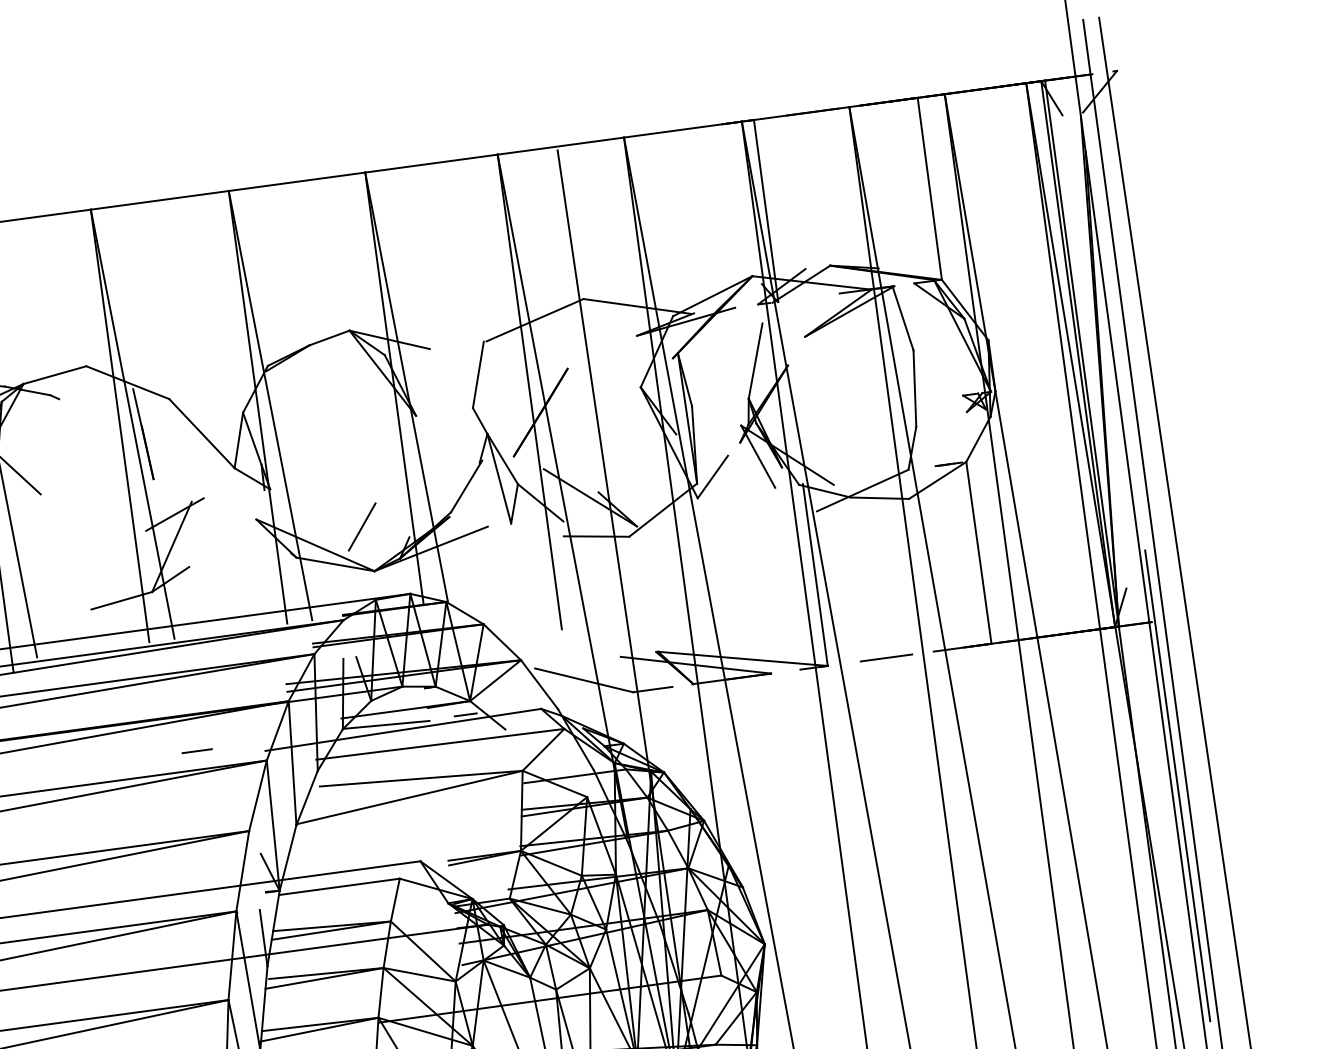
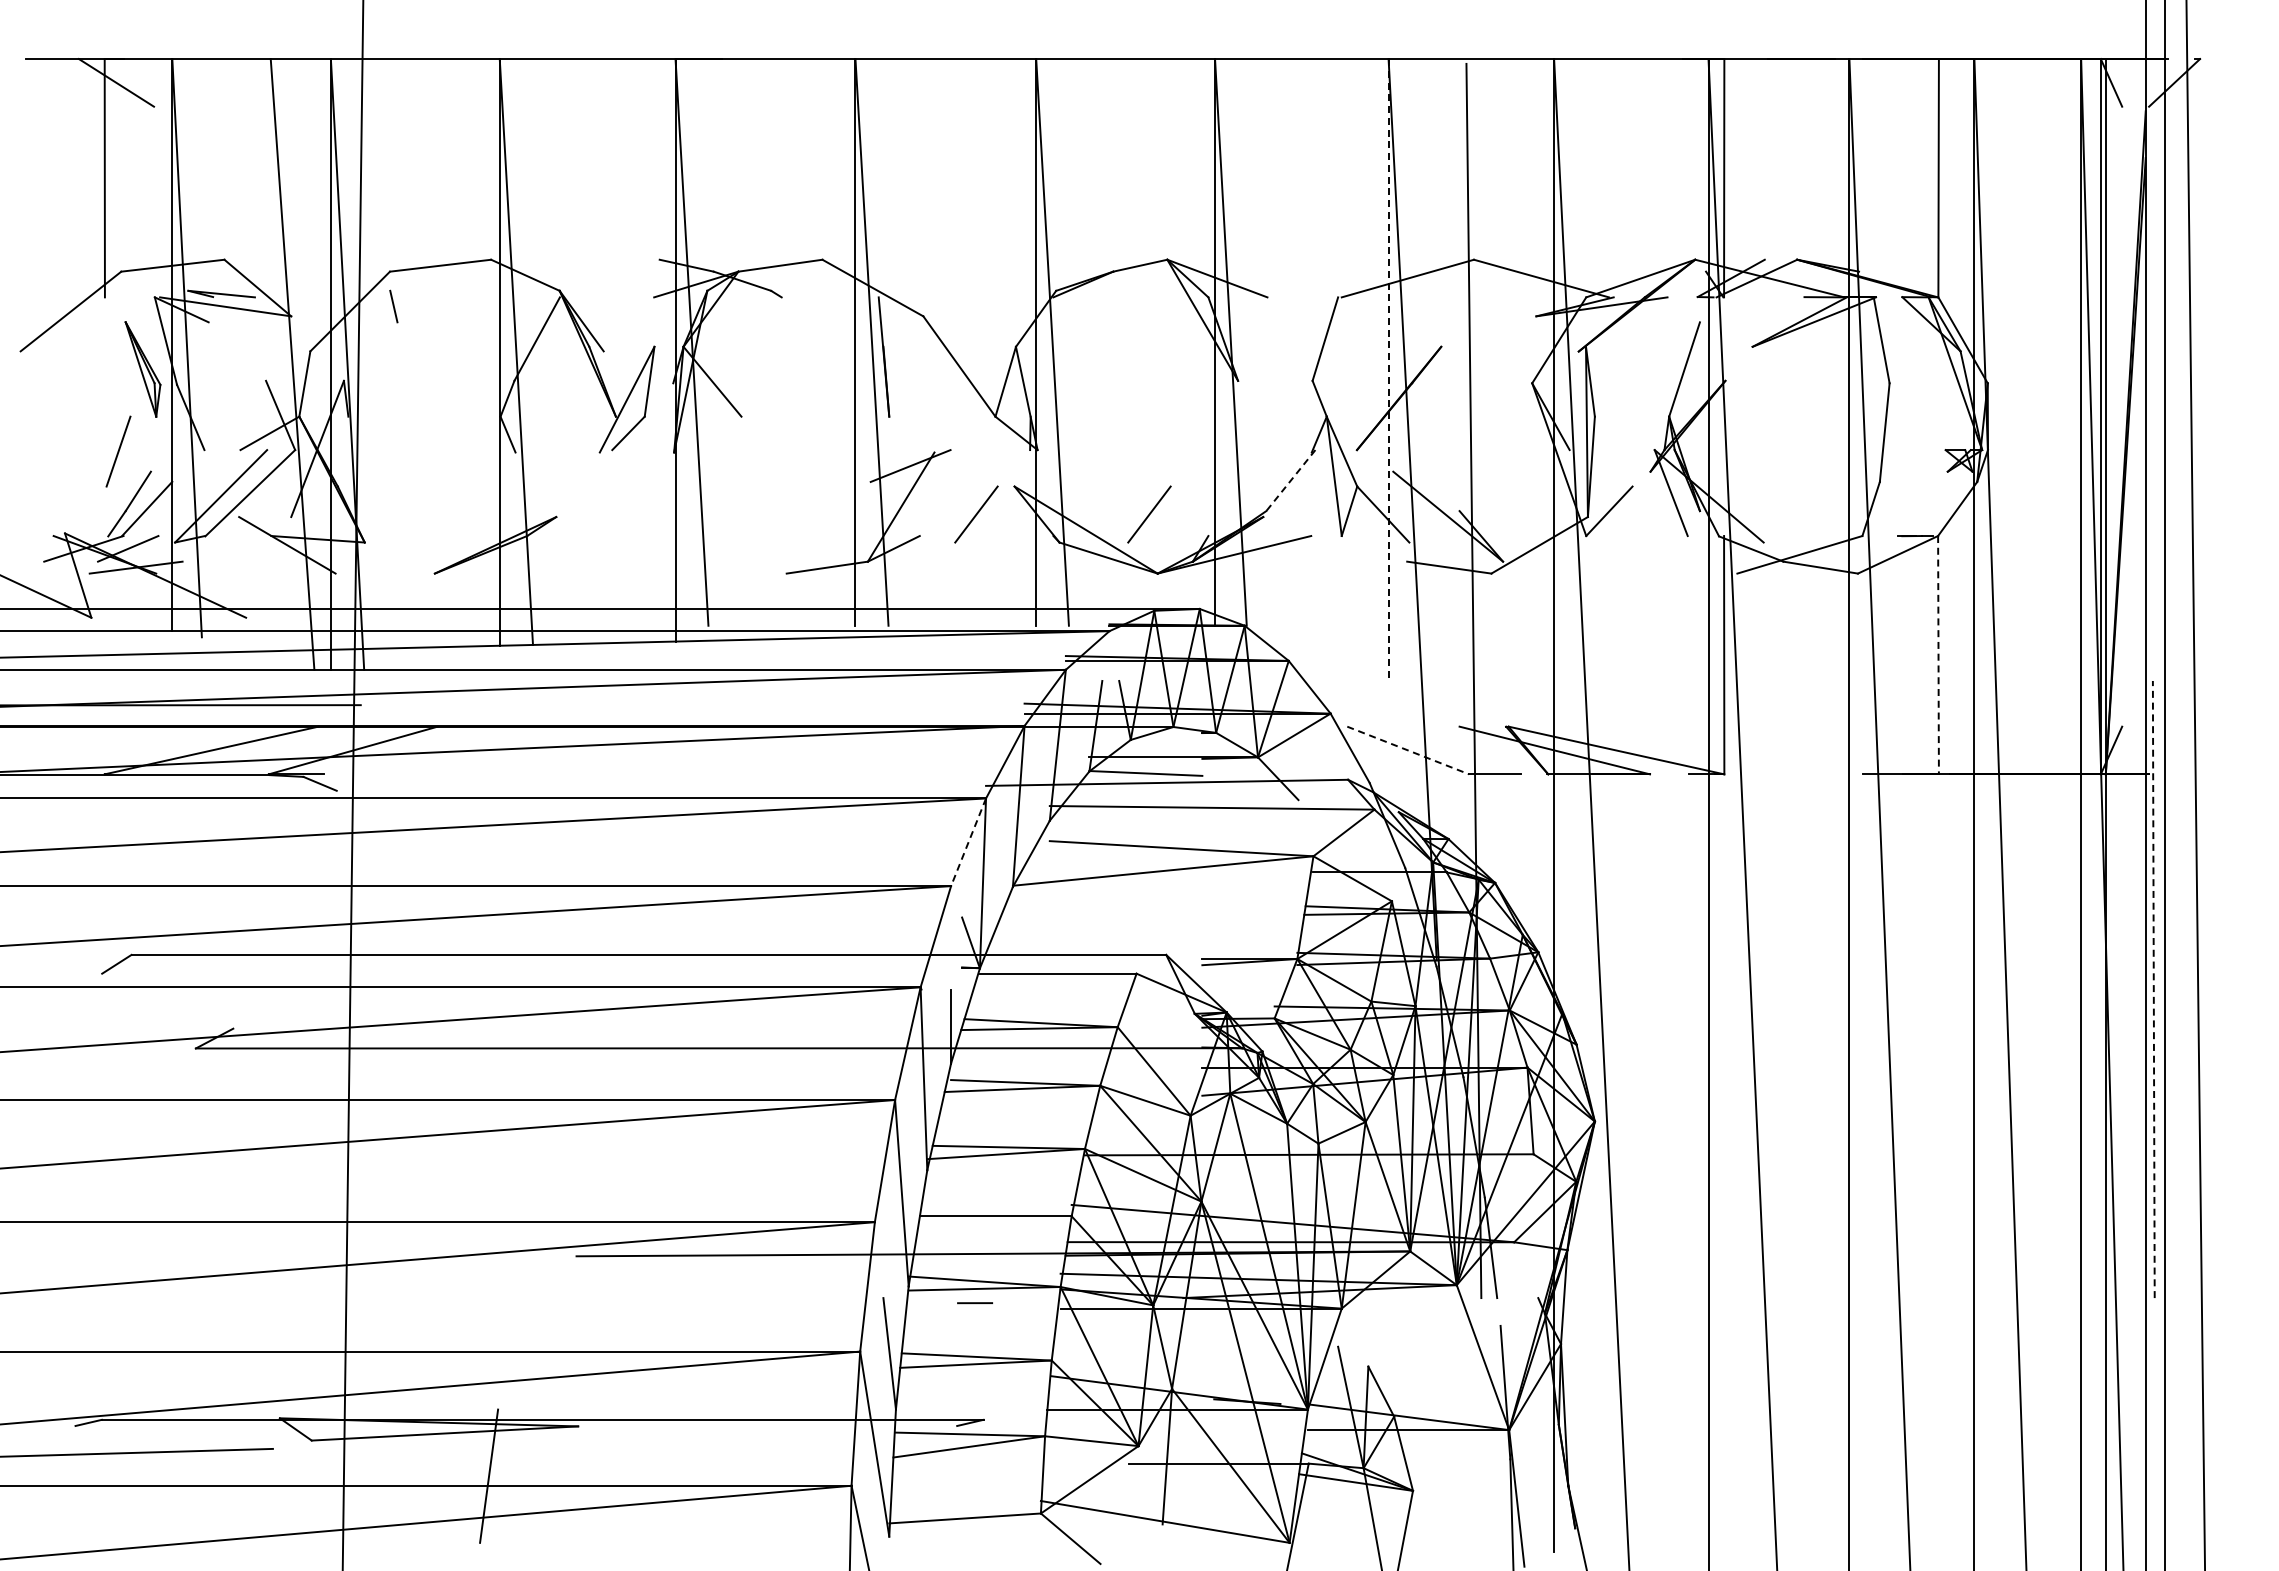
line: (529, 392) -> (1388, 370), solid -> dashed
line: (466, 486) -> (1290, 480), solid -> dashed
line: (230, 544) -> (976, 514), added
line: (978, 553) -> (1938, 655), solid -> dashed
line: (885, 658) -> (1800, 774), removed
line: (584, 680) -> (1408, 750), solid -> dashed
line: (465, 715) -> (1249, 774), removed
line: (197, 751) -> (898, 774), removed
line: (1177, 785) -> (2153, 989), solid -> dashed
line: (257, 795) -> (968, 842), solid -> dashed

